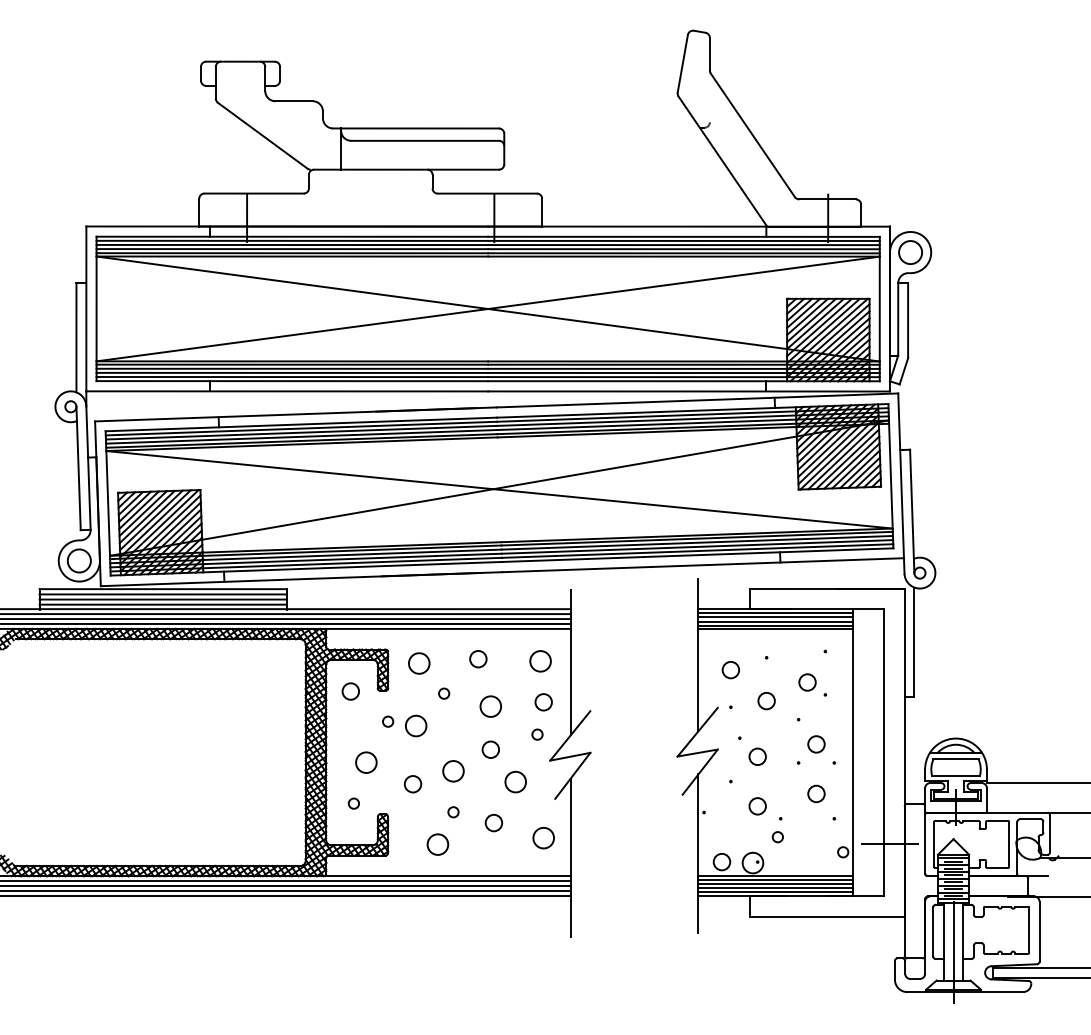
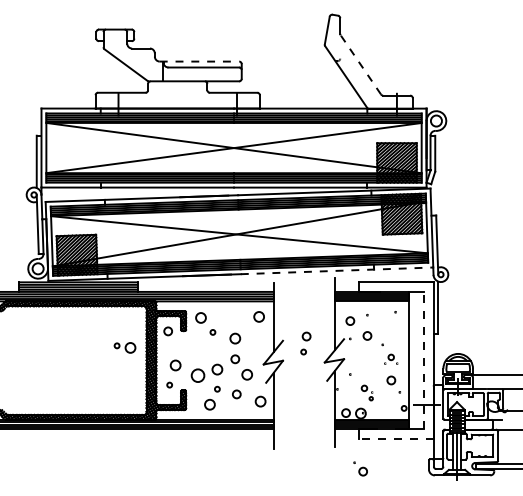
line: (416, 128) -> (199, 61), solid -> dashed
line: (752, 134) -> (360, 64), solid -> dashed
line: (704, 564) -> (337, 270), solid -> dashed
circle: (478, 658) -> (229, 315), removed
part: (812, 685) -> (389, 328), removed
part: (541, 716) -> (305, 343), moved
part: (403, 725) -> (124, 347), moved
part: (814, 748) -> (390, 358), size x0.7
part: (752, 750) -> (360, 468), moved
line: (883, 752) -> (423, 360), solid -> dashed
circle: (411, 783) -> (197, 375), size x1.6
part: (766, 819) -> (367, 392), size x0.7
line: (827, 917) -> (396, 439), solid -> dashed

